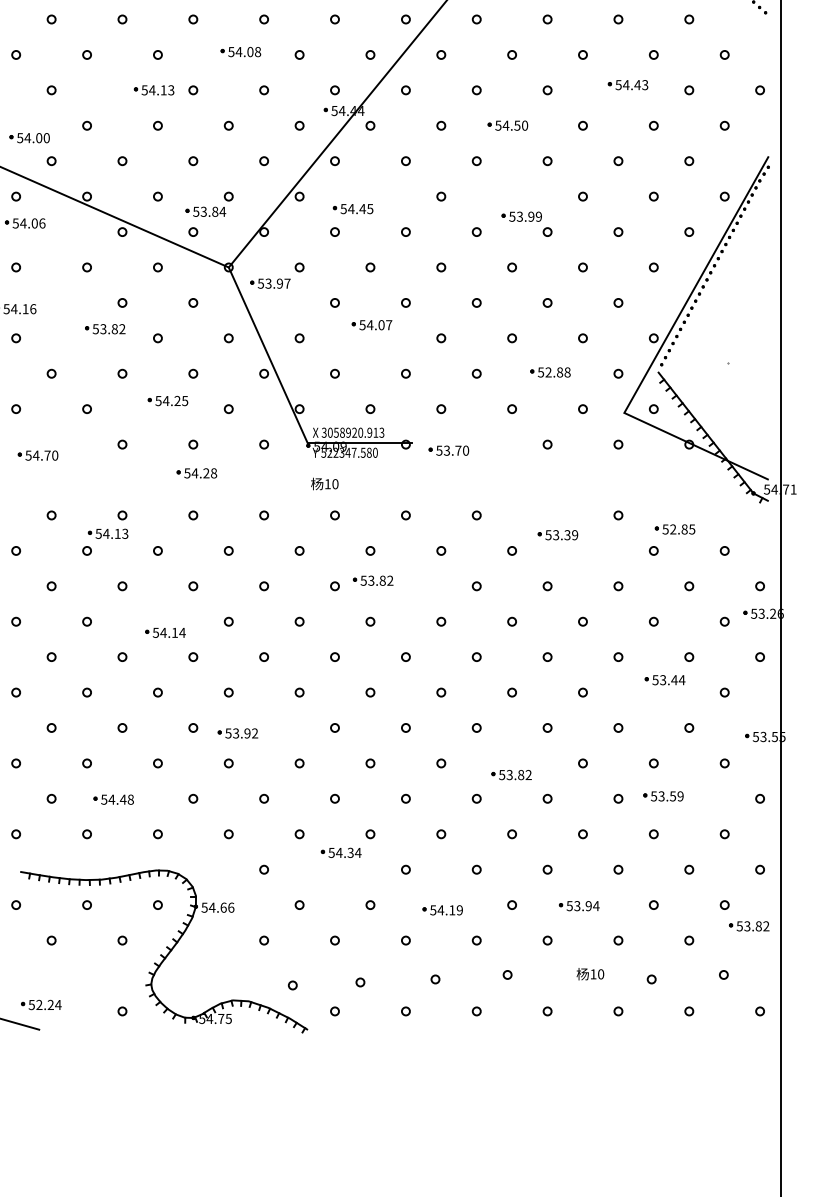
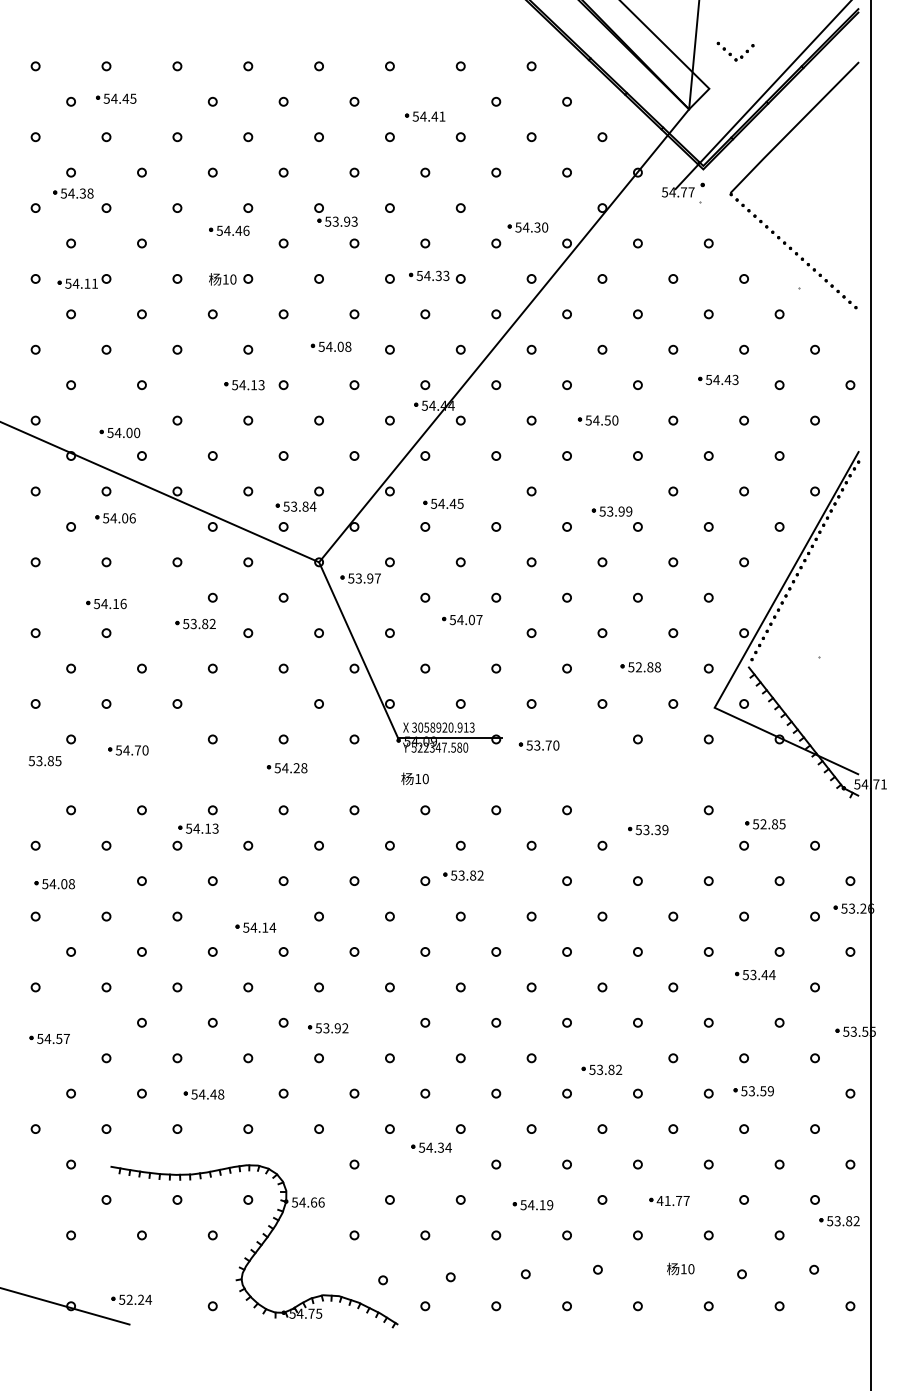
part: (168, 400) -> (258, 695), removed
text: (582, 905) -> (672, 1200), 53.94 -> 41.77

